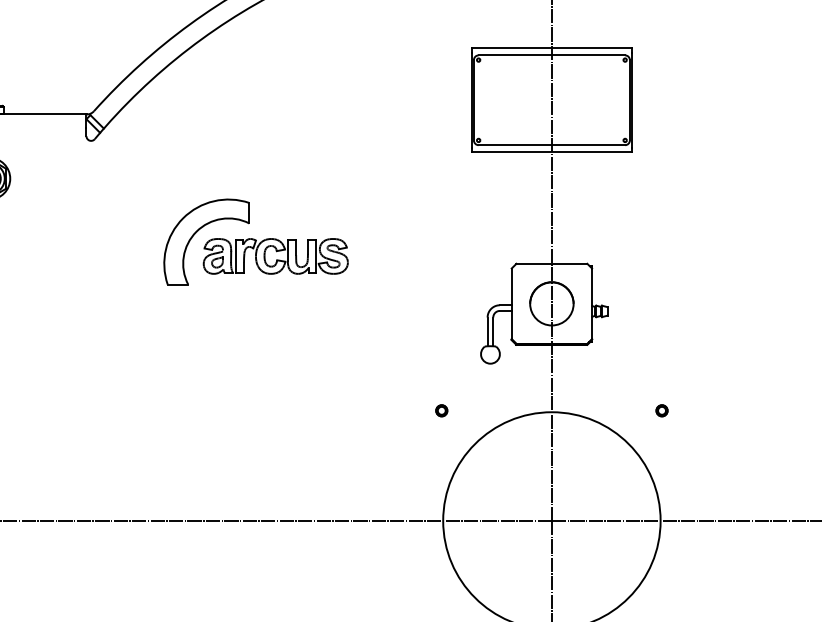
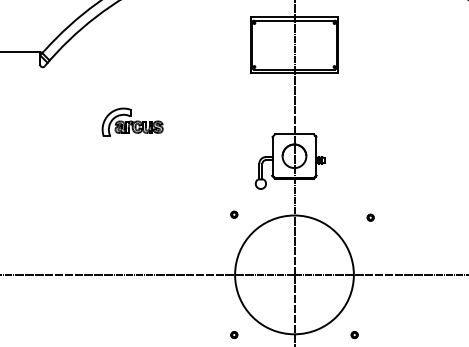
part: (255, 242) -> (132, 122), size x0.6
part: (661, 410) -> (370, 217), moved

